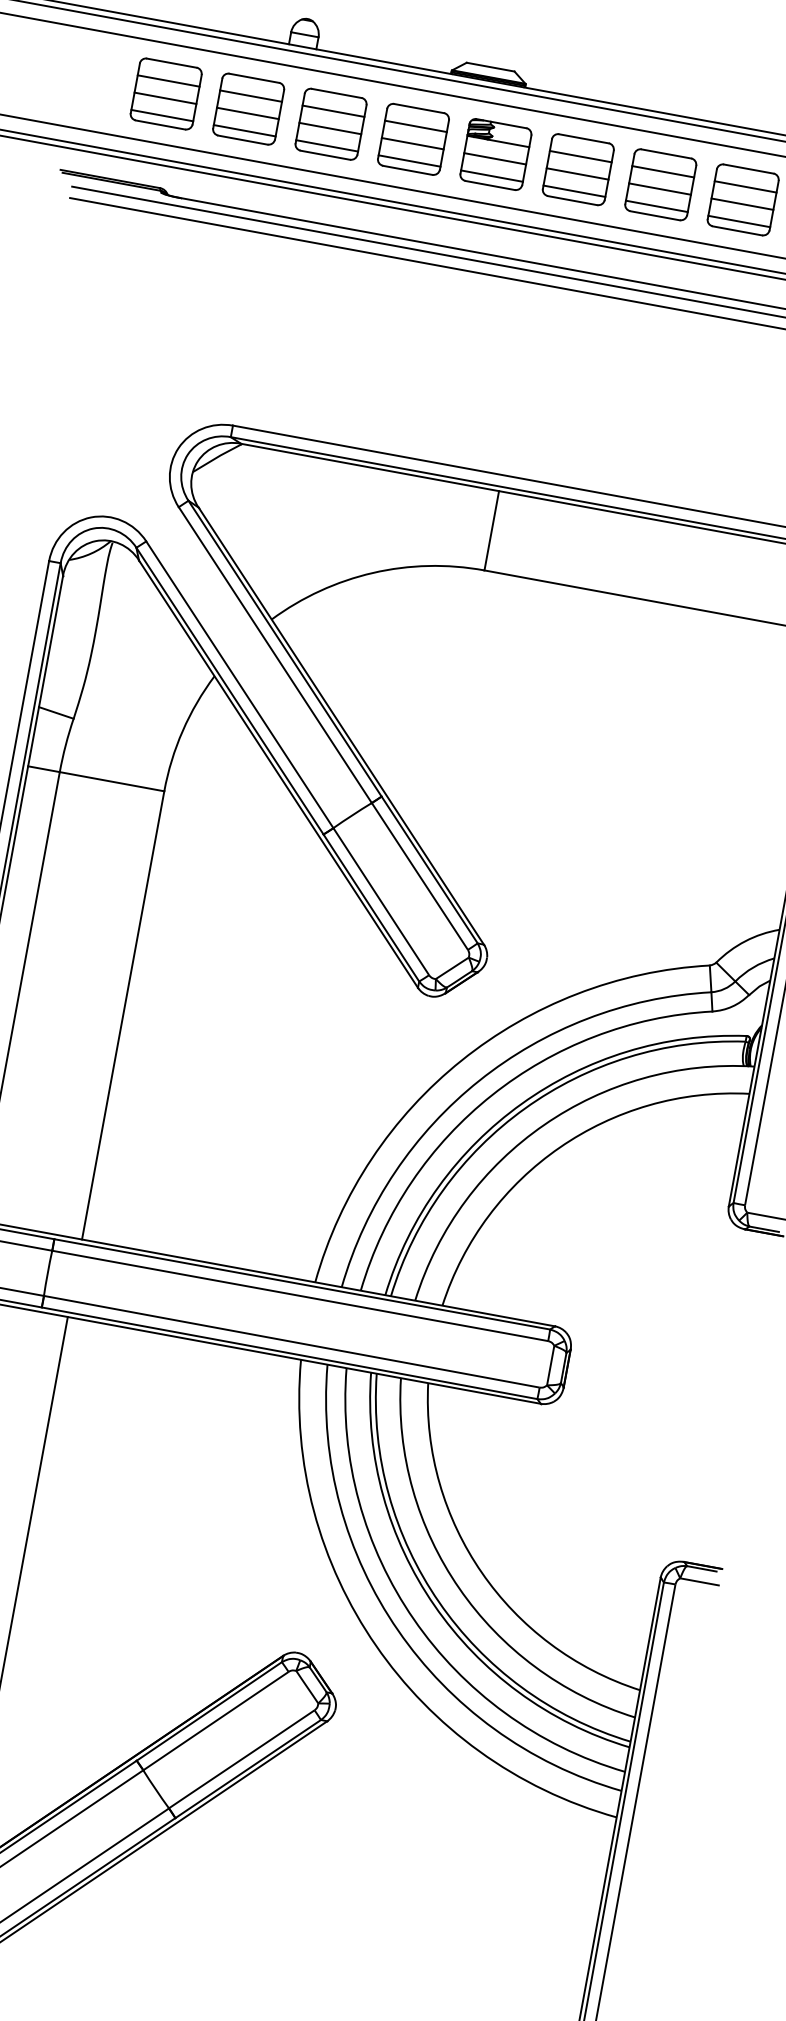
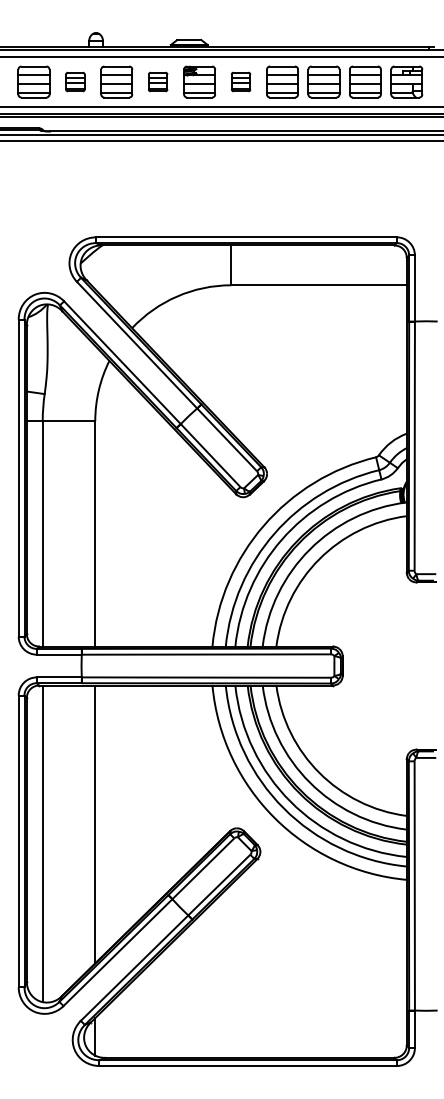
part: (249, 108) -> (75, 81), size x0.6
part: (412, 138) -> (157, 81), size x0.6
part: (577, 168) -> (240, 81), size x0.6

